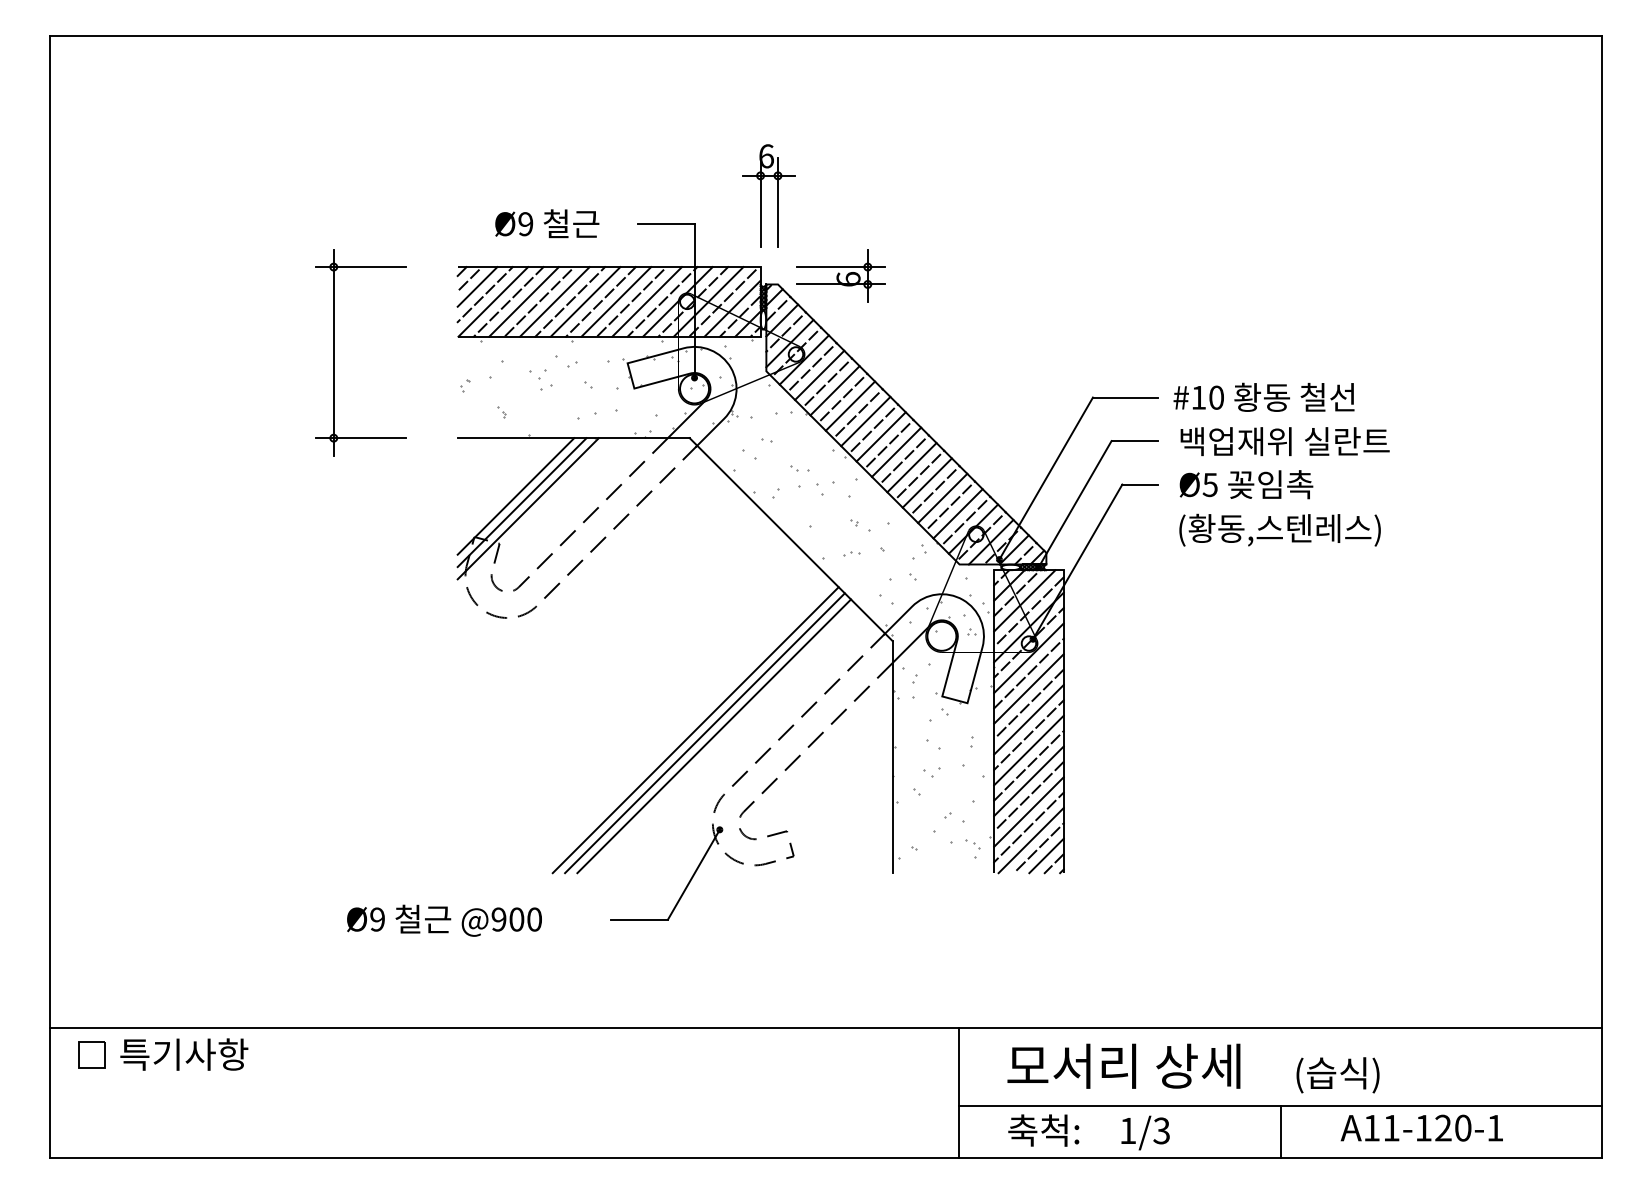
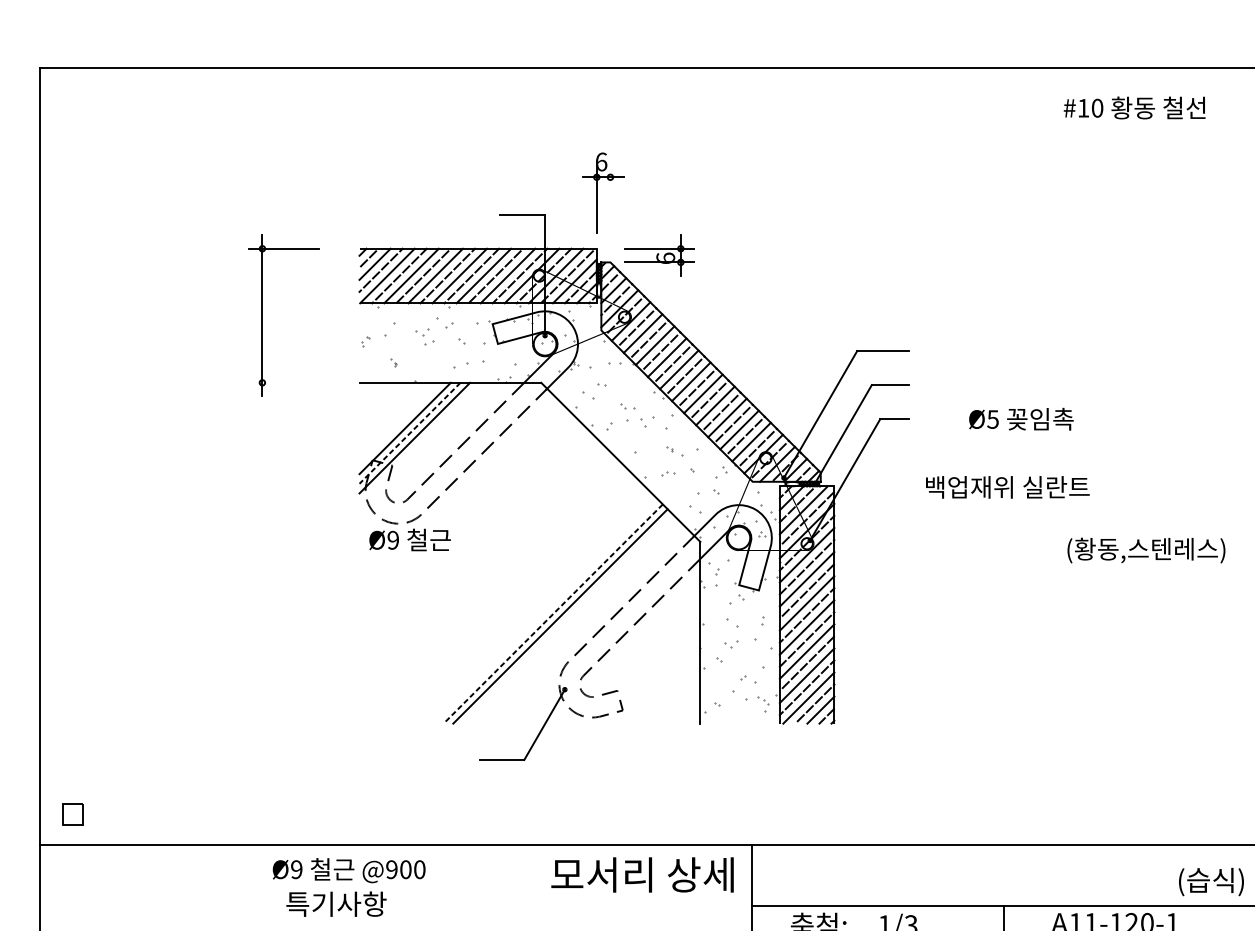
line: (777, 202) -> (610, 198), removed
text: (547, 223) -> (410, 539), moved
text: (1263, 396) -> (1134, 107), moved
line: (361, 438) -> (284, 383), removed
text: (1284, 441) -> (1007, 487), moved
text: (1246, 484) -> (1021, 419), moved
line: (521, 502) -> (409, 433), solid -> dashed
text: (1279, 529) -> (1145, 549), moved
line: (695, 730) -> (545, 611), removed
line: (704, 733) -> (552, 614), solid -> dashed
text: (444, 920) -> (349, 870), moved
part: (91, 1054) -> (72, 814), moved
text: (184, 1054) -> (336, 904), moved
text: (1123, 1065) -> (642, 874), moved
text: (1337, 1075) -> (1211, 882), moved

